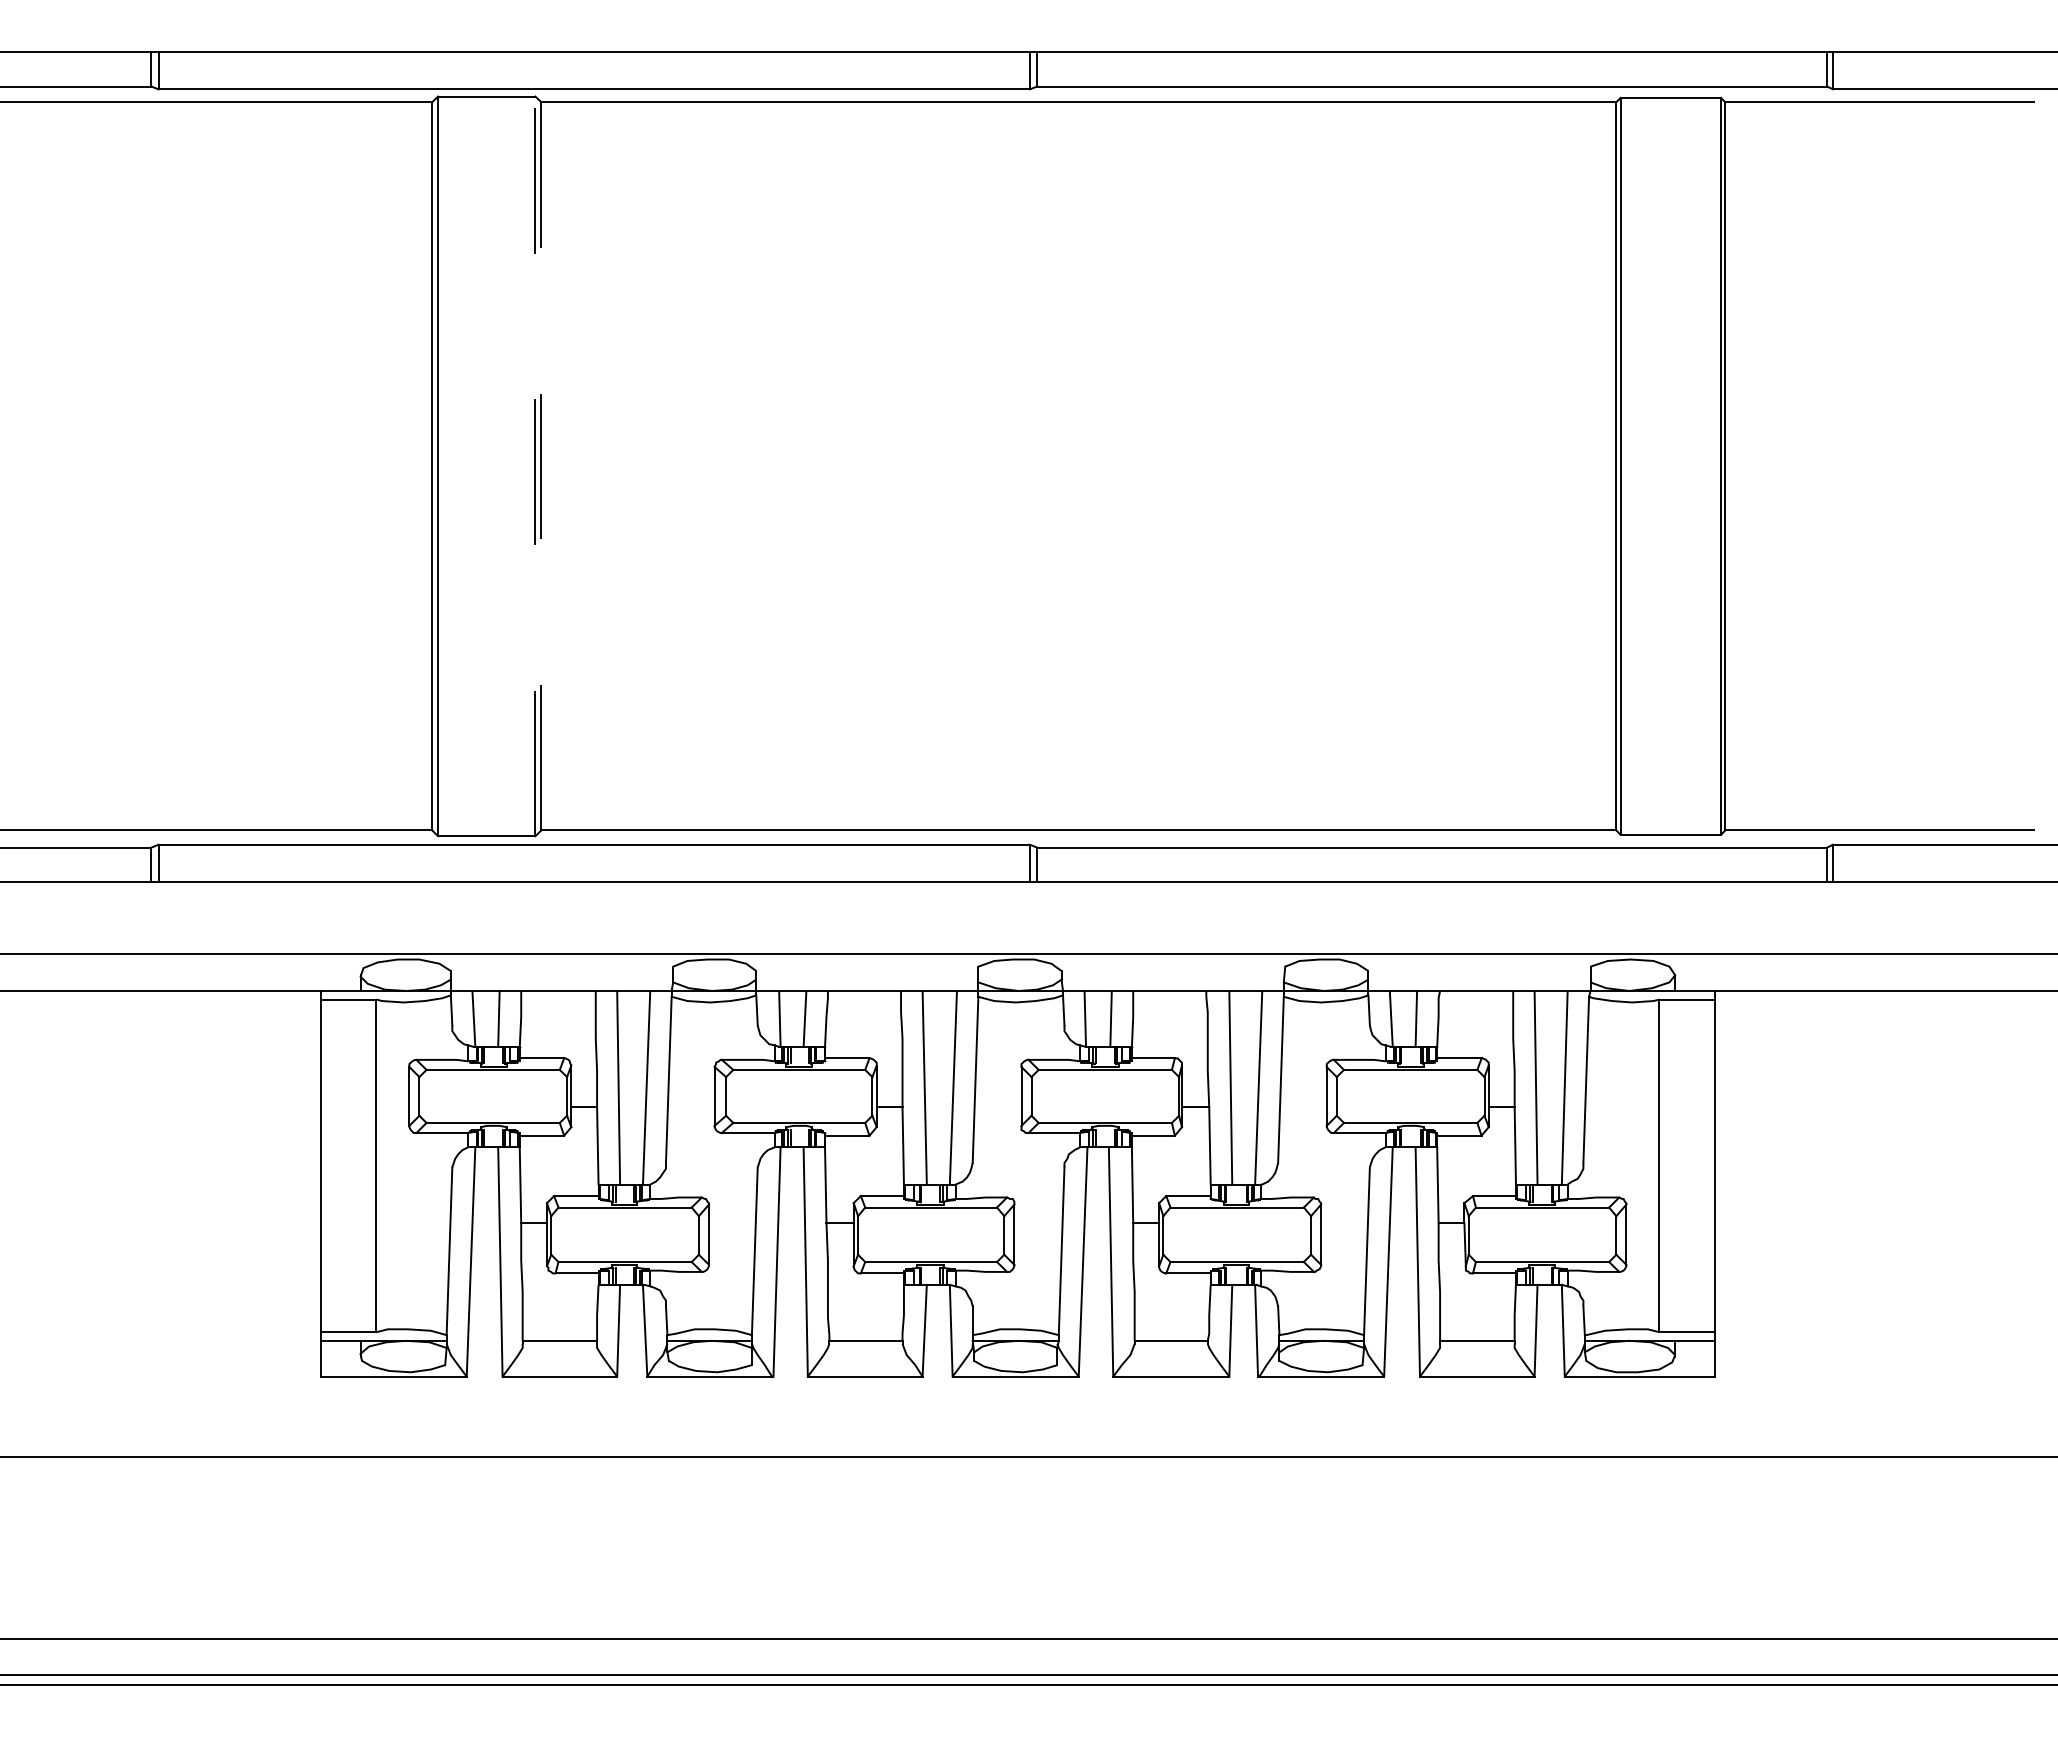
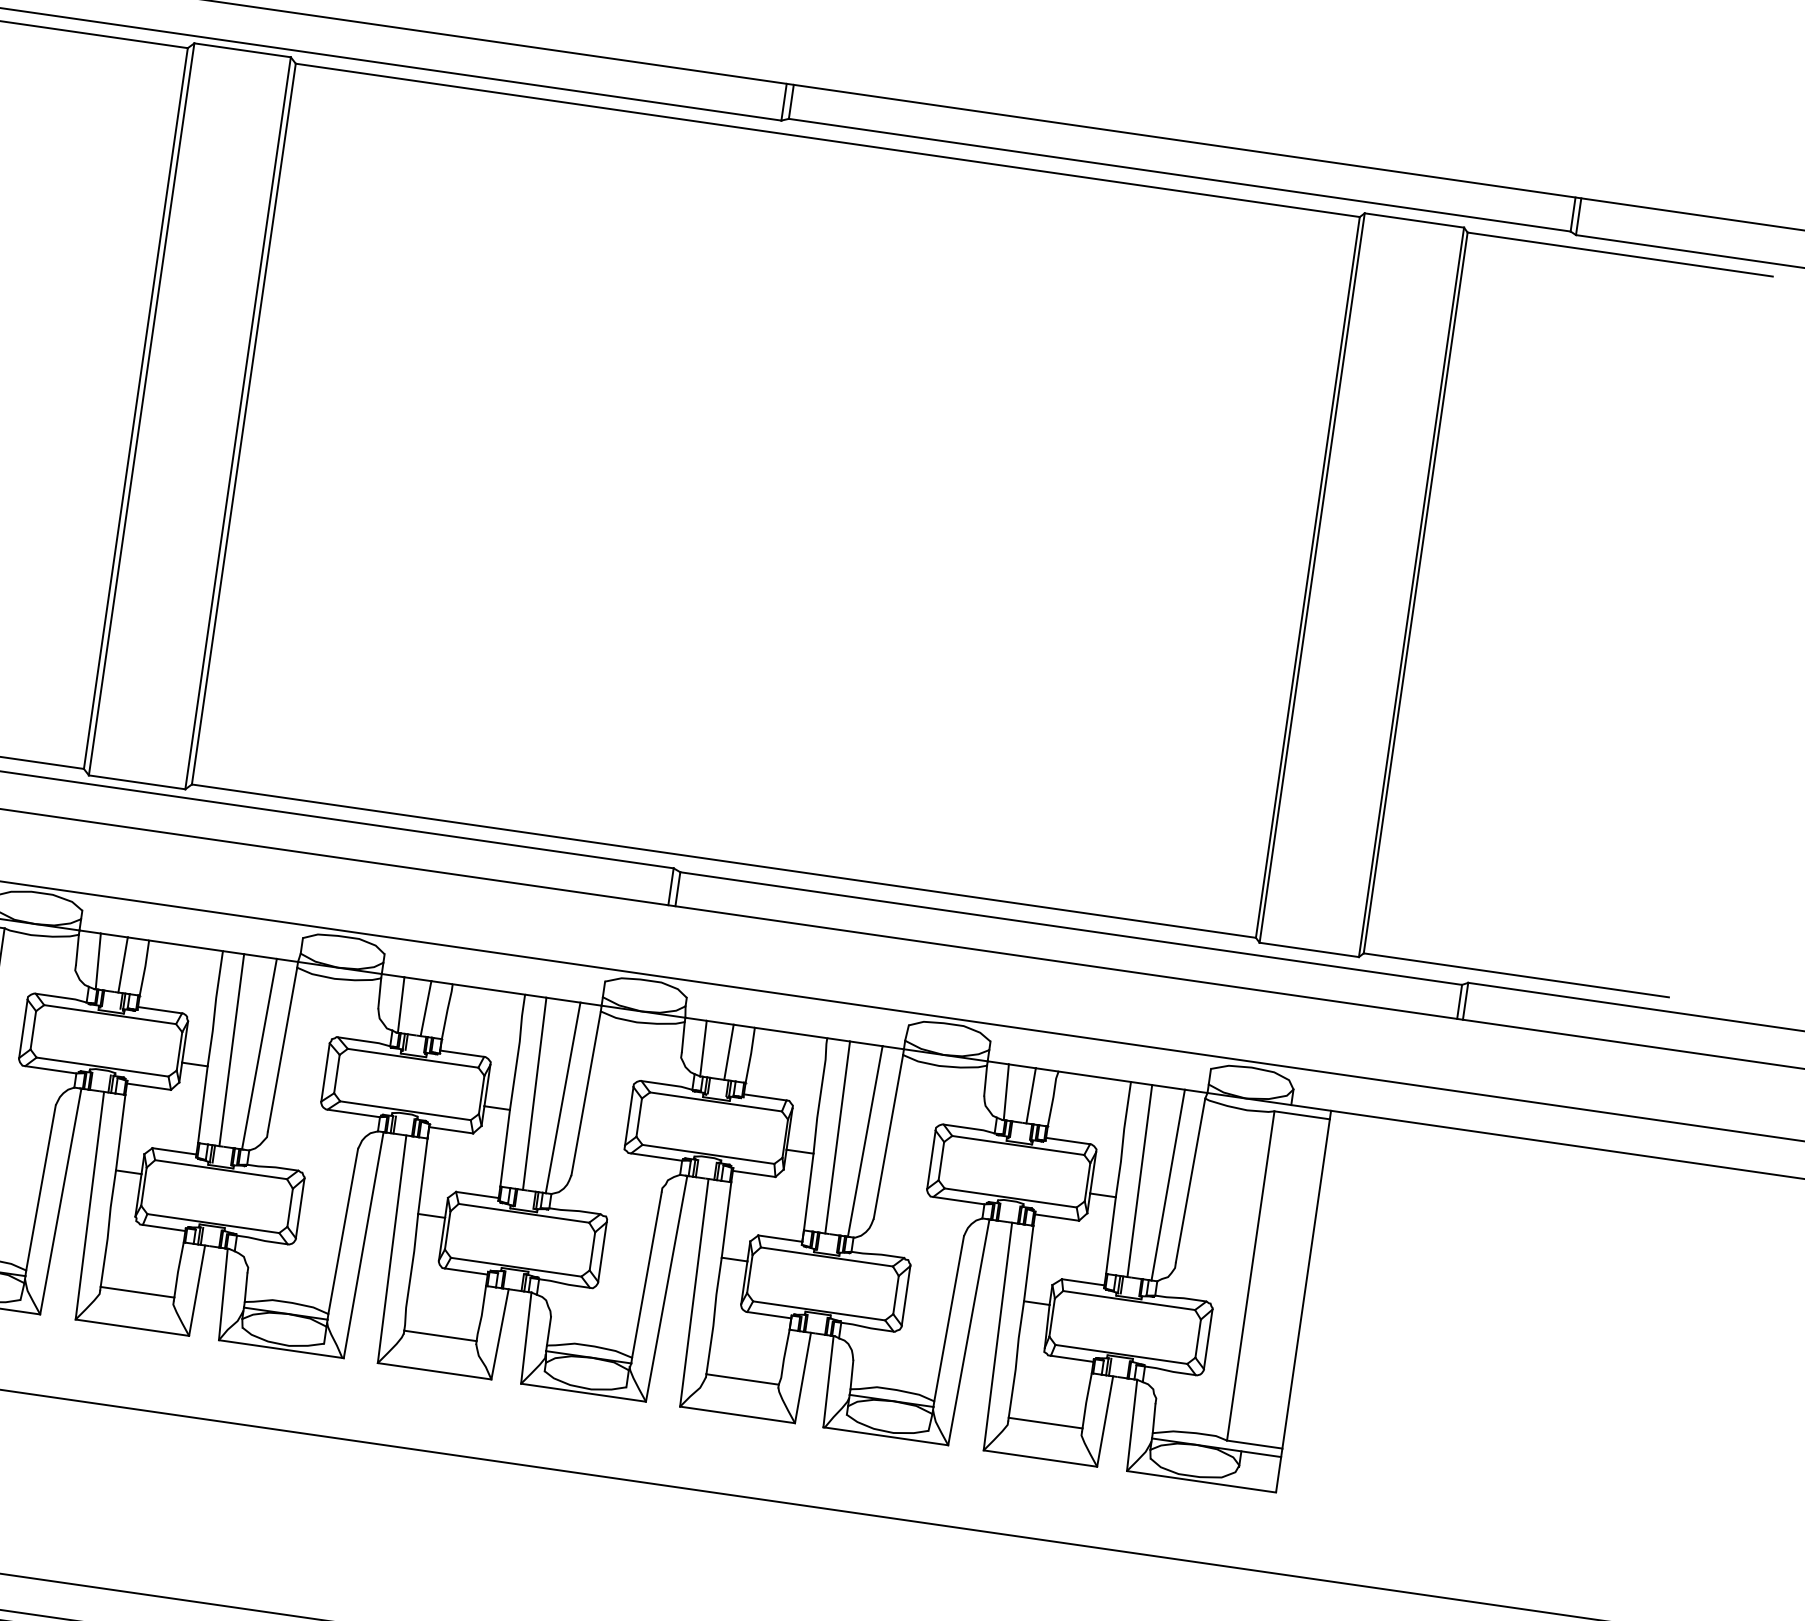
line: (541, 465) -> (244, 423), dashed -> solid
line: (535, 466) -> (238, 423), dashed -> solid

